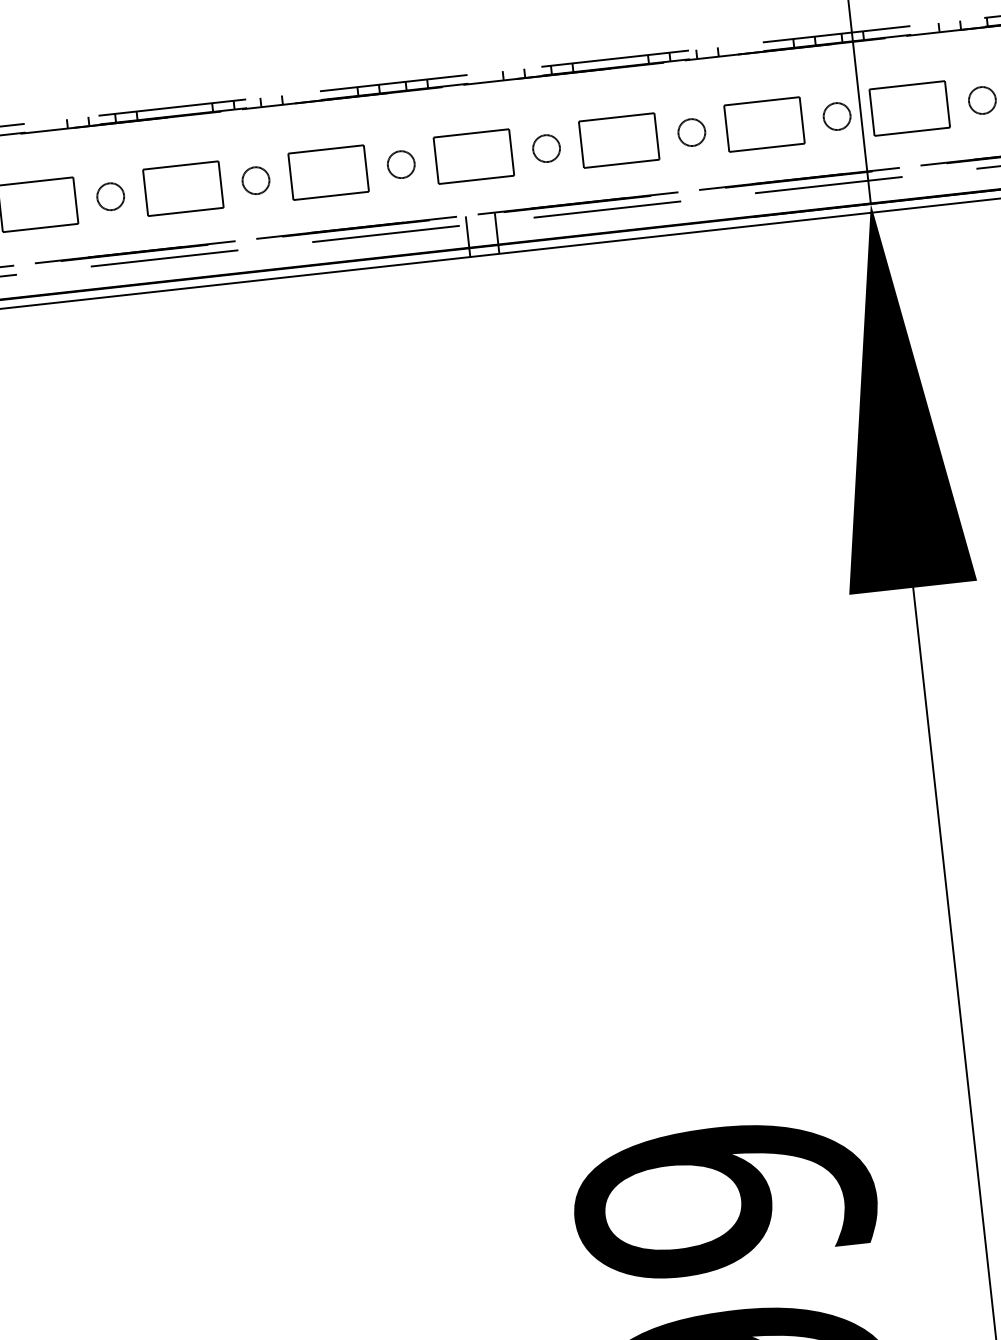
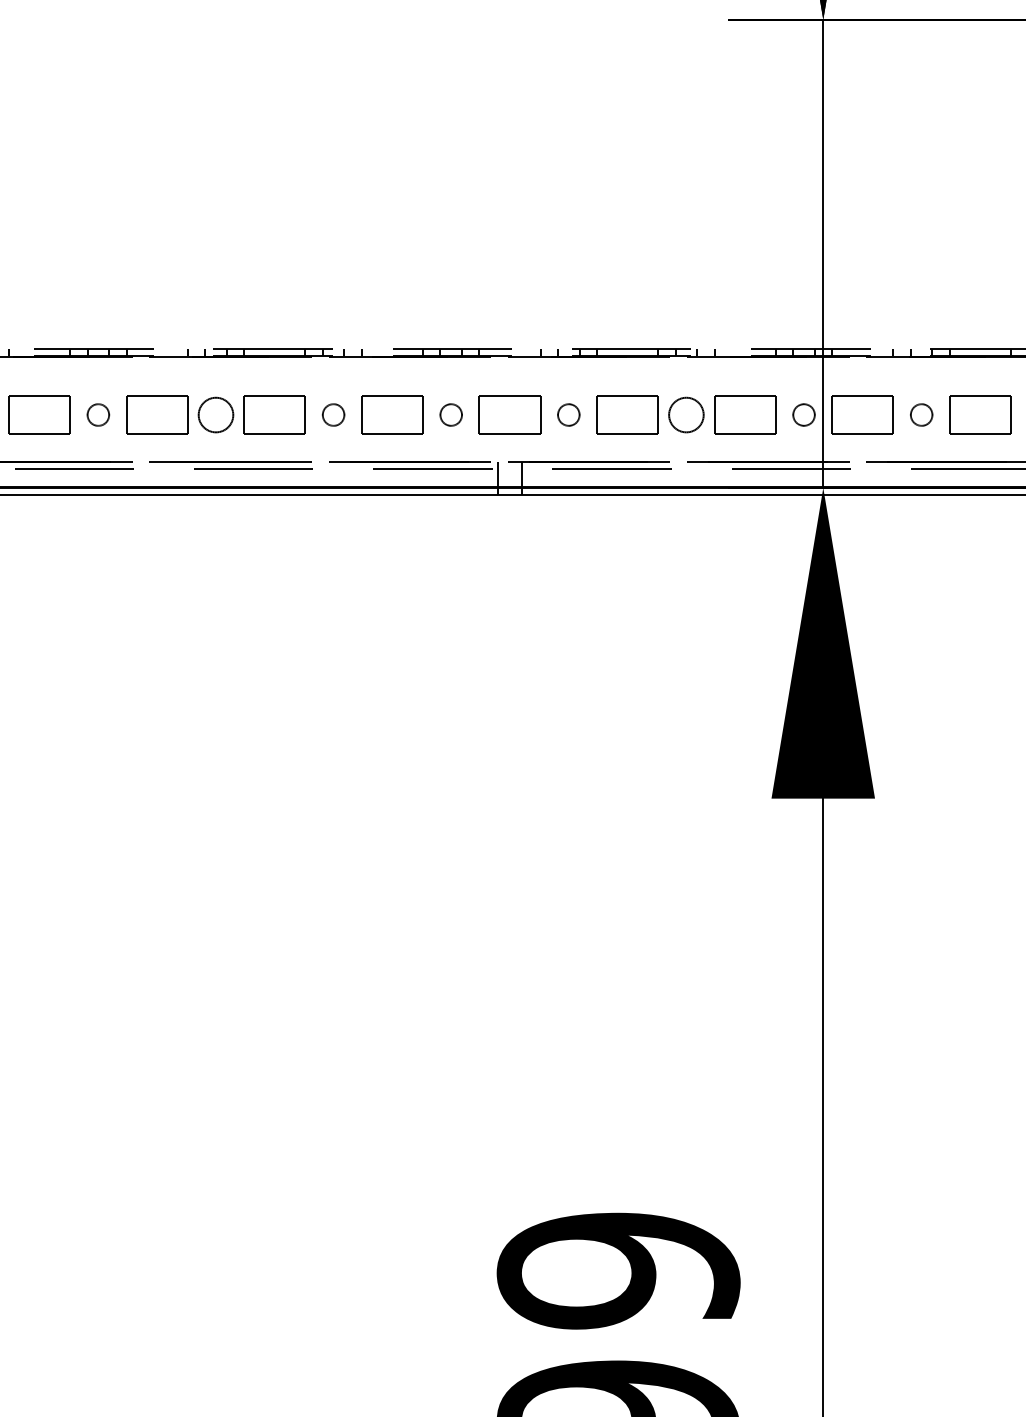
circle: (691, 131) -> (686, 414), size x1.6
circle: (110, 196) -> (215, 414), size x1.6

